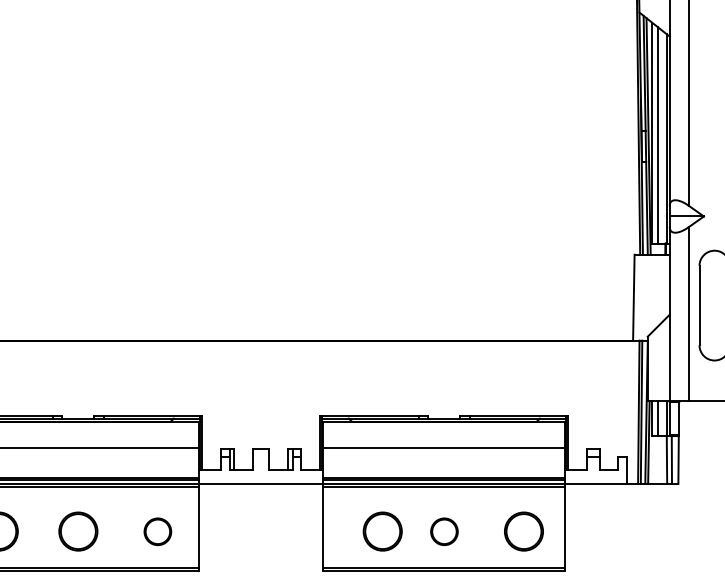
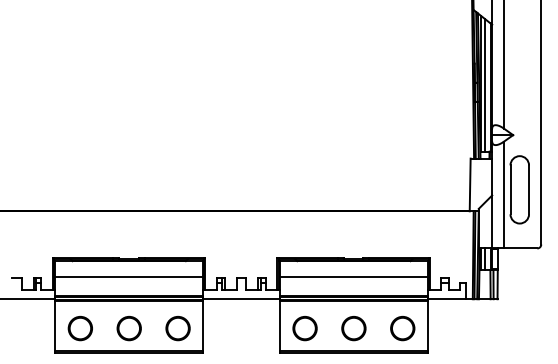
circle: (156, 531) -> (177, 328), size x1.43
circle: (381, 531) -> (304, 328), moved
circle: (443, 531) -> (353, 328), size x1.43

